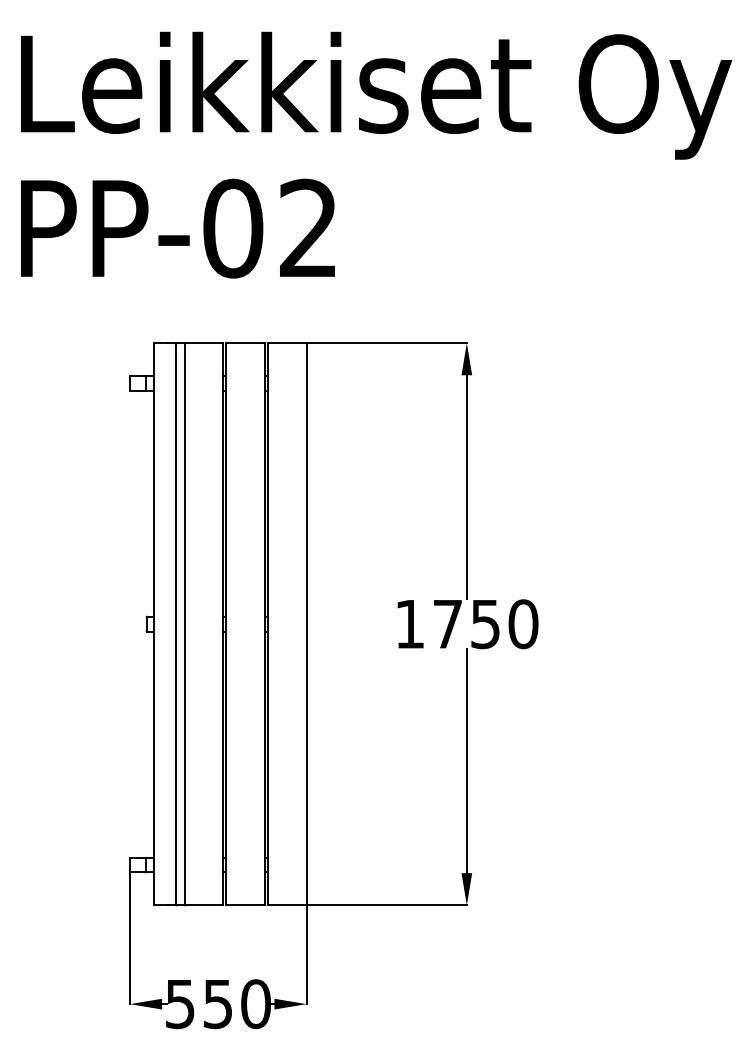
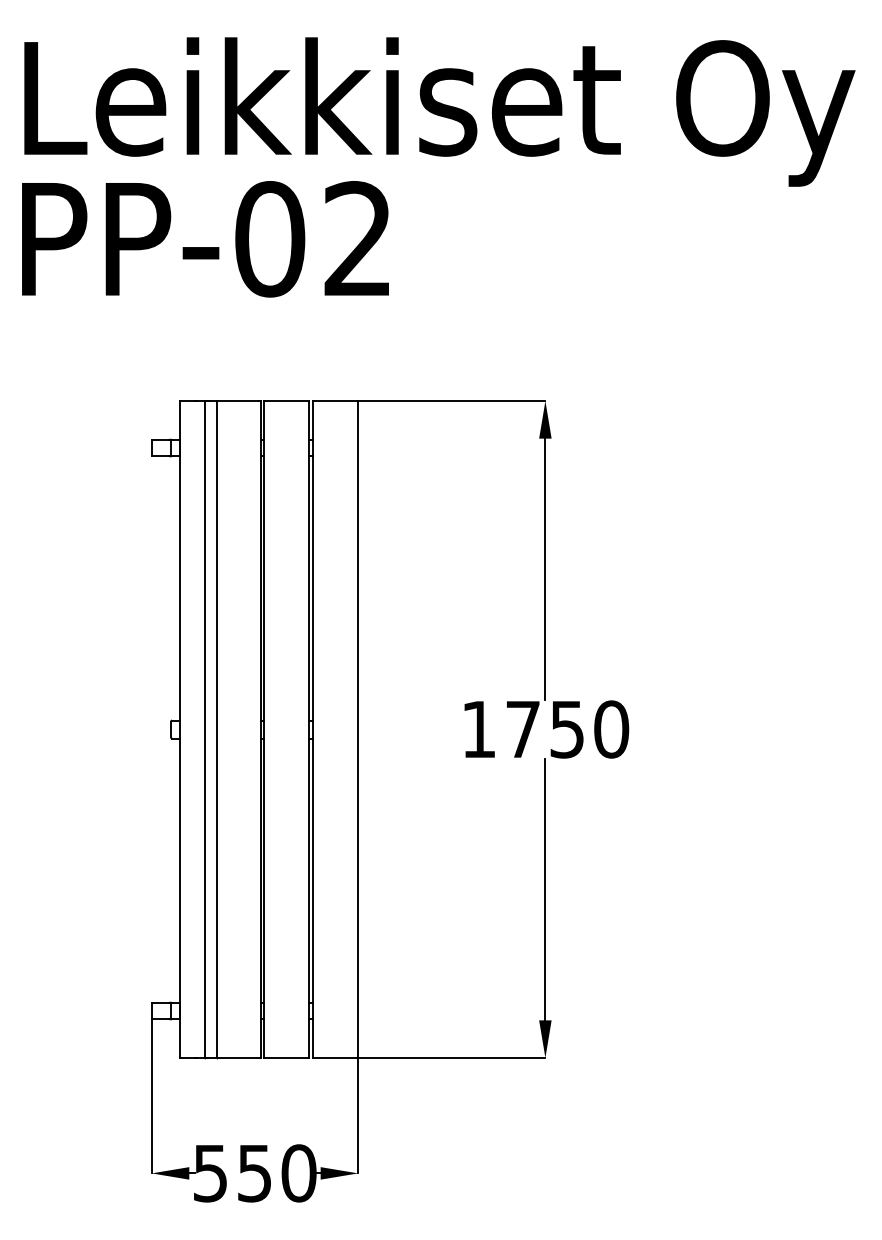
text: (177, 228) -> (204, 239), moved

